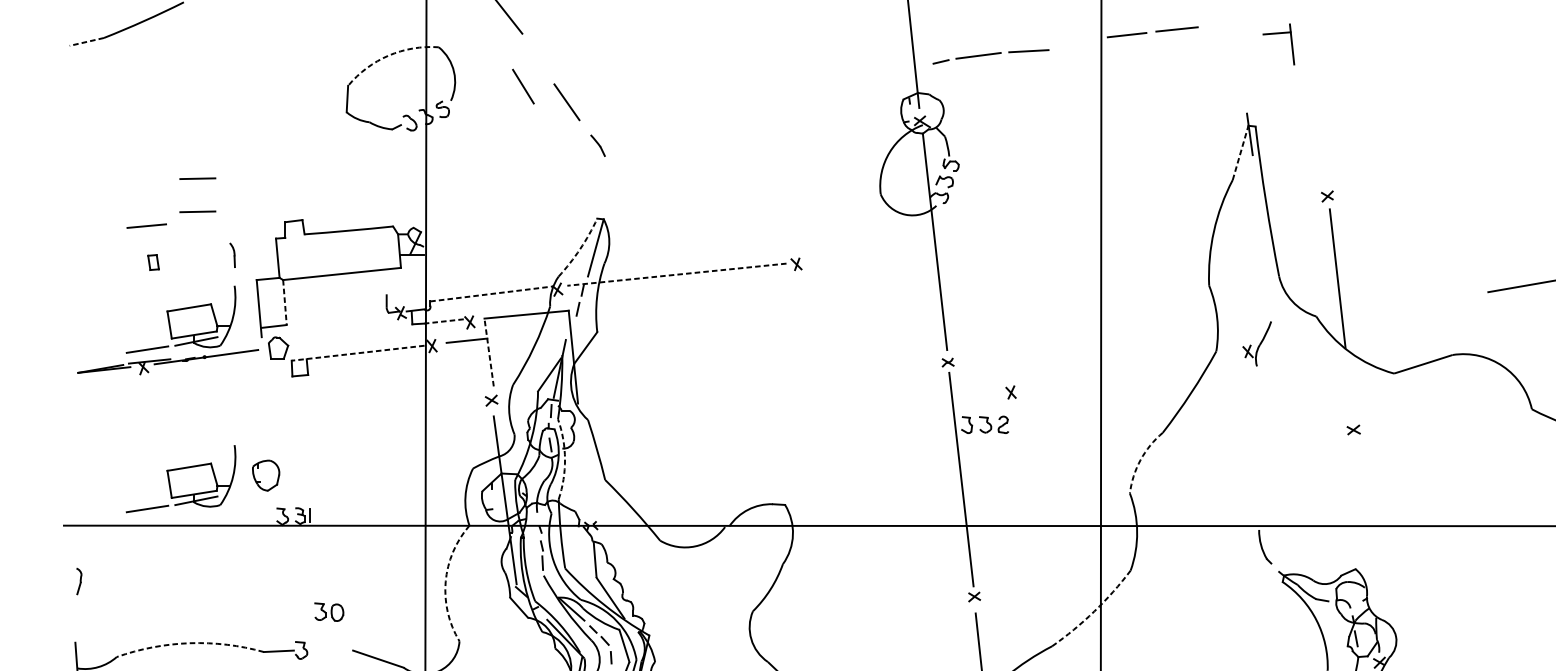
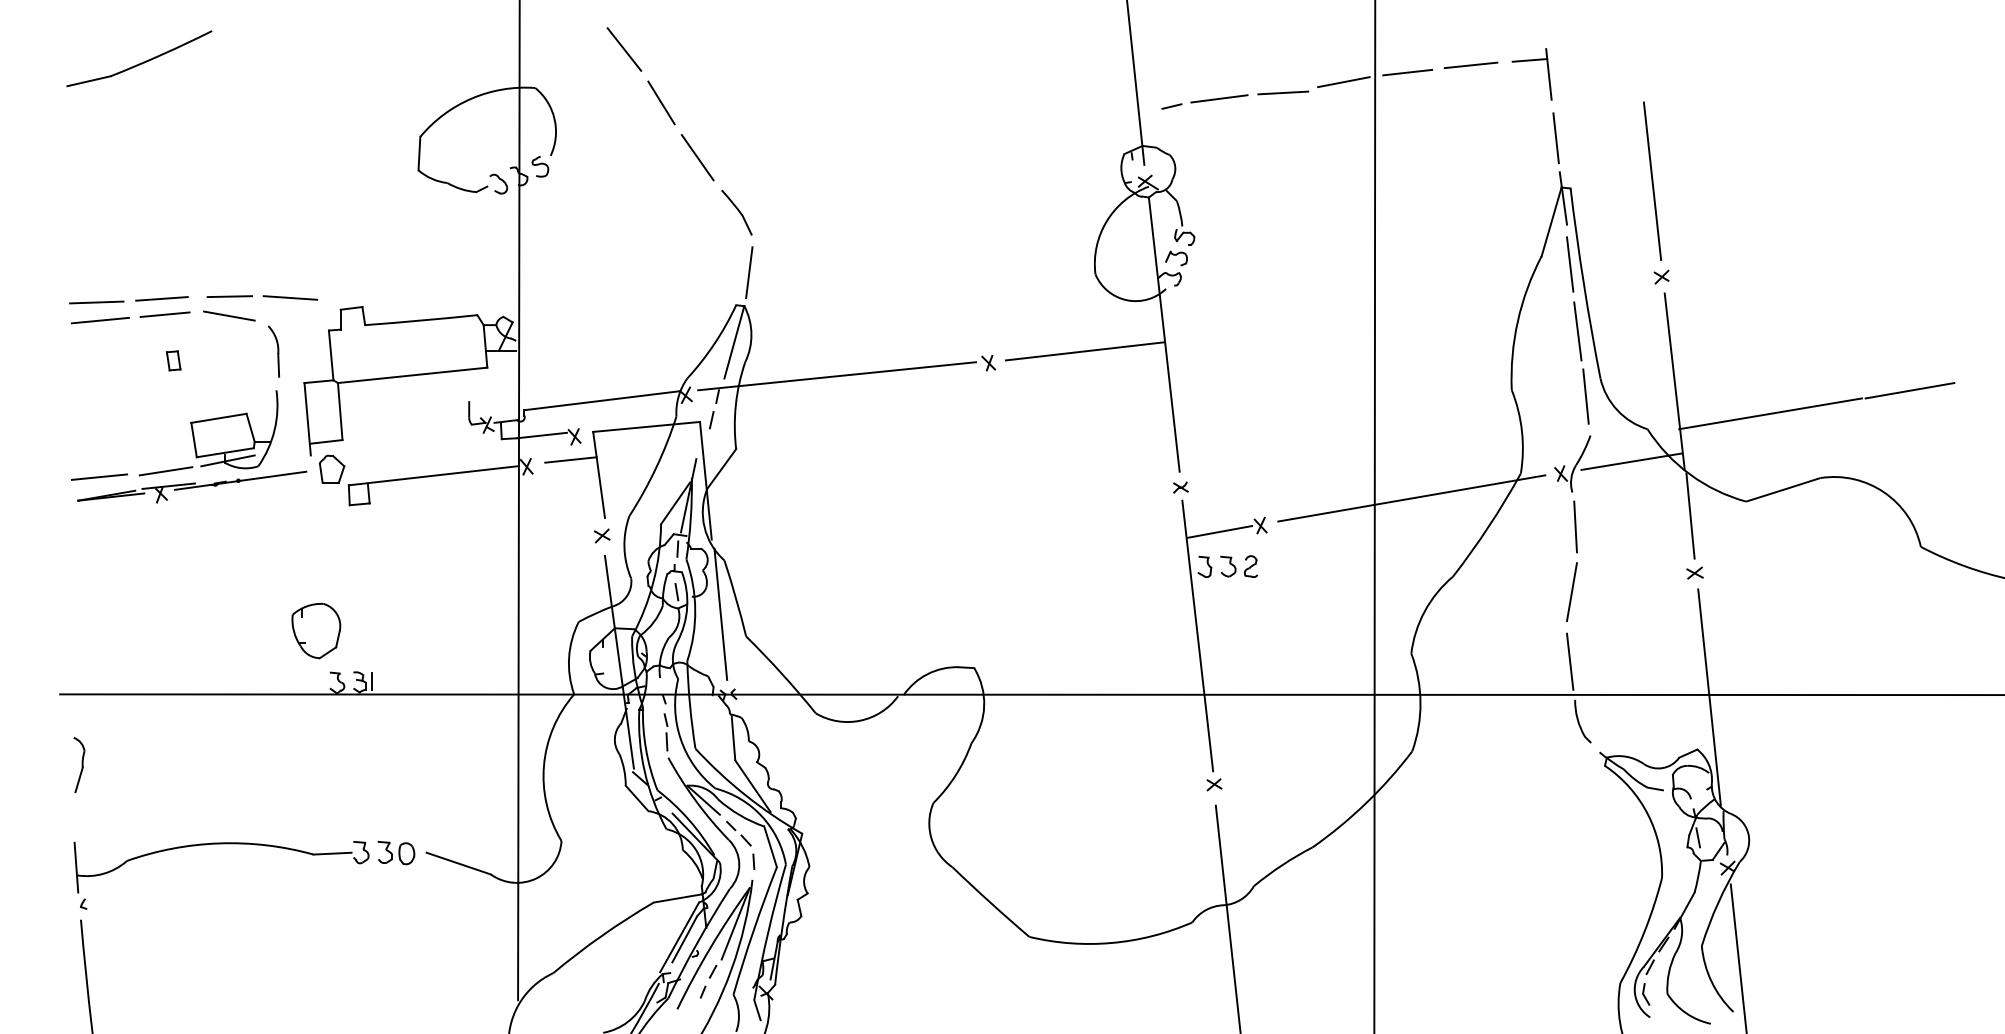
part: (1278, 34) -> (1531, 61), moved
line: (86, 42) -> (88, 81), dashed -> solid
line: (1076, 42) -> (1343, 82), added
arc: (388, 55) -> (471, 98), dashed -> solid
line: (523, 86) -> (661, 102), moved
line: (1243, 87) -> (1555, 138), added
line: (1320, 120) -> (1652, 180), added
part: (597, 145) -> (736, 212), size x1.67
line: (1240, 152) -> (1551, 221), dashed -> solid
line: (197, 178) -> (229, 254), removed
line: (1255, 186) -> (1570, 264), added
line: (607, 192) -> (749, 272), added
line: (245, 212) -> (290, 297), added
line: (143, 213) -> (161, 298), added
line: (92, 216) -> (96, 302), added
line: (197, 226) -> (229, 315), added
line: (95, 230) -> (99, 320), added
line: (1261, 239) -> (1577, 331), added
arc: (580, 248) -> (714, 343), dashed -> solid
part: (232, 255) -> (273, 351), size x1.67
line: (872, 255) -> (1084, 351), added
line: (677, 274) -> (837, 376), dashed -> solid
line: (1267, 290) -> (1585, 396), added
line: (491, 293) -> (602, 400), dashed -> solid
line: (285, 302) -> (340, 411), dashed -> solid
line: (1413, 304) -> (1770, 413), added
line: (443, 321) -> (541, 435), dashed -> solid
line: (1303, 341) -> (1631, 461), added
line: (358, 352) -> (433, 475), dashed -> solid
line: (489, 352) -> (599, 474), dashed -> solid
line: (95, 353) -> (99, 476), added
line: (1130, 371) -> (1411, 498), added
line: (1350, 384) -> (1690, 515), added
line: (1259, 393) -> (1575, 526), added
line: (978, 397) -> (1219, 531), added
line: (1256, 445) -> (1571, 592), added
arc: (565, 459) -> (695, 610), dashed -> solid
arc: (1140, 460) -> (1424, 611), dashed -> solid
line: (584, 461) -> (720, 613), added
part: (266, 475) -> (316, 630), size x1.43
part: (181, 479) -> (208, 635), removed
line: (1255, 499) -> (1570, 661), added
line: (1365, 528) -> (1709, 697), added
part: (79, 580) -> (79, 764), size x1.67
arc: (445, 581) -> (543, 765), dashed -> solid
arc: (1094, 611) -> (1366, 803), dashed -> solid
part: (329, 612) -> (396, 853), moved
arc: (189, 643) -> (219, 843), dashed -> solid

